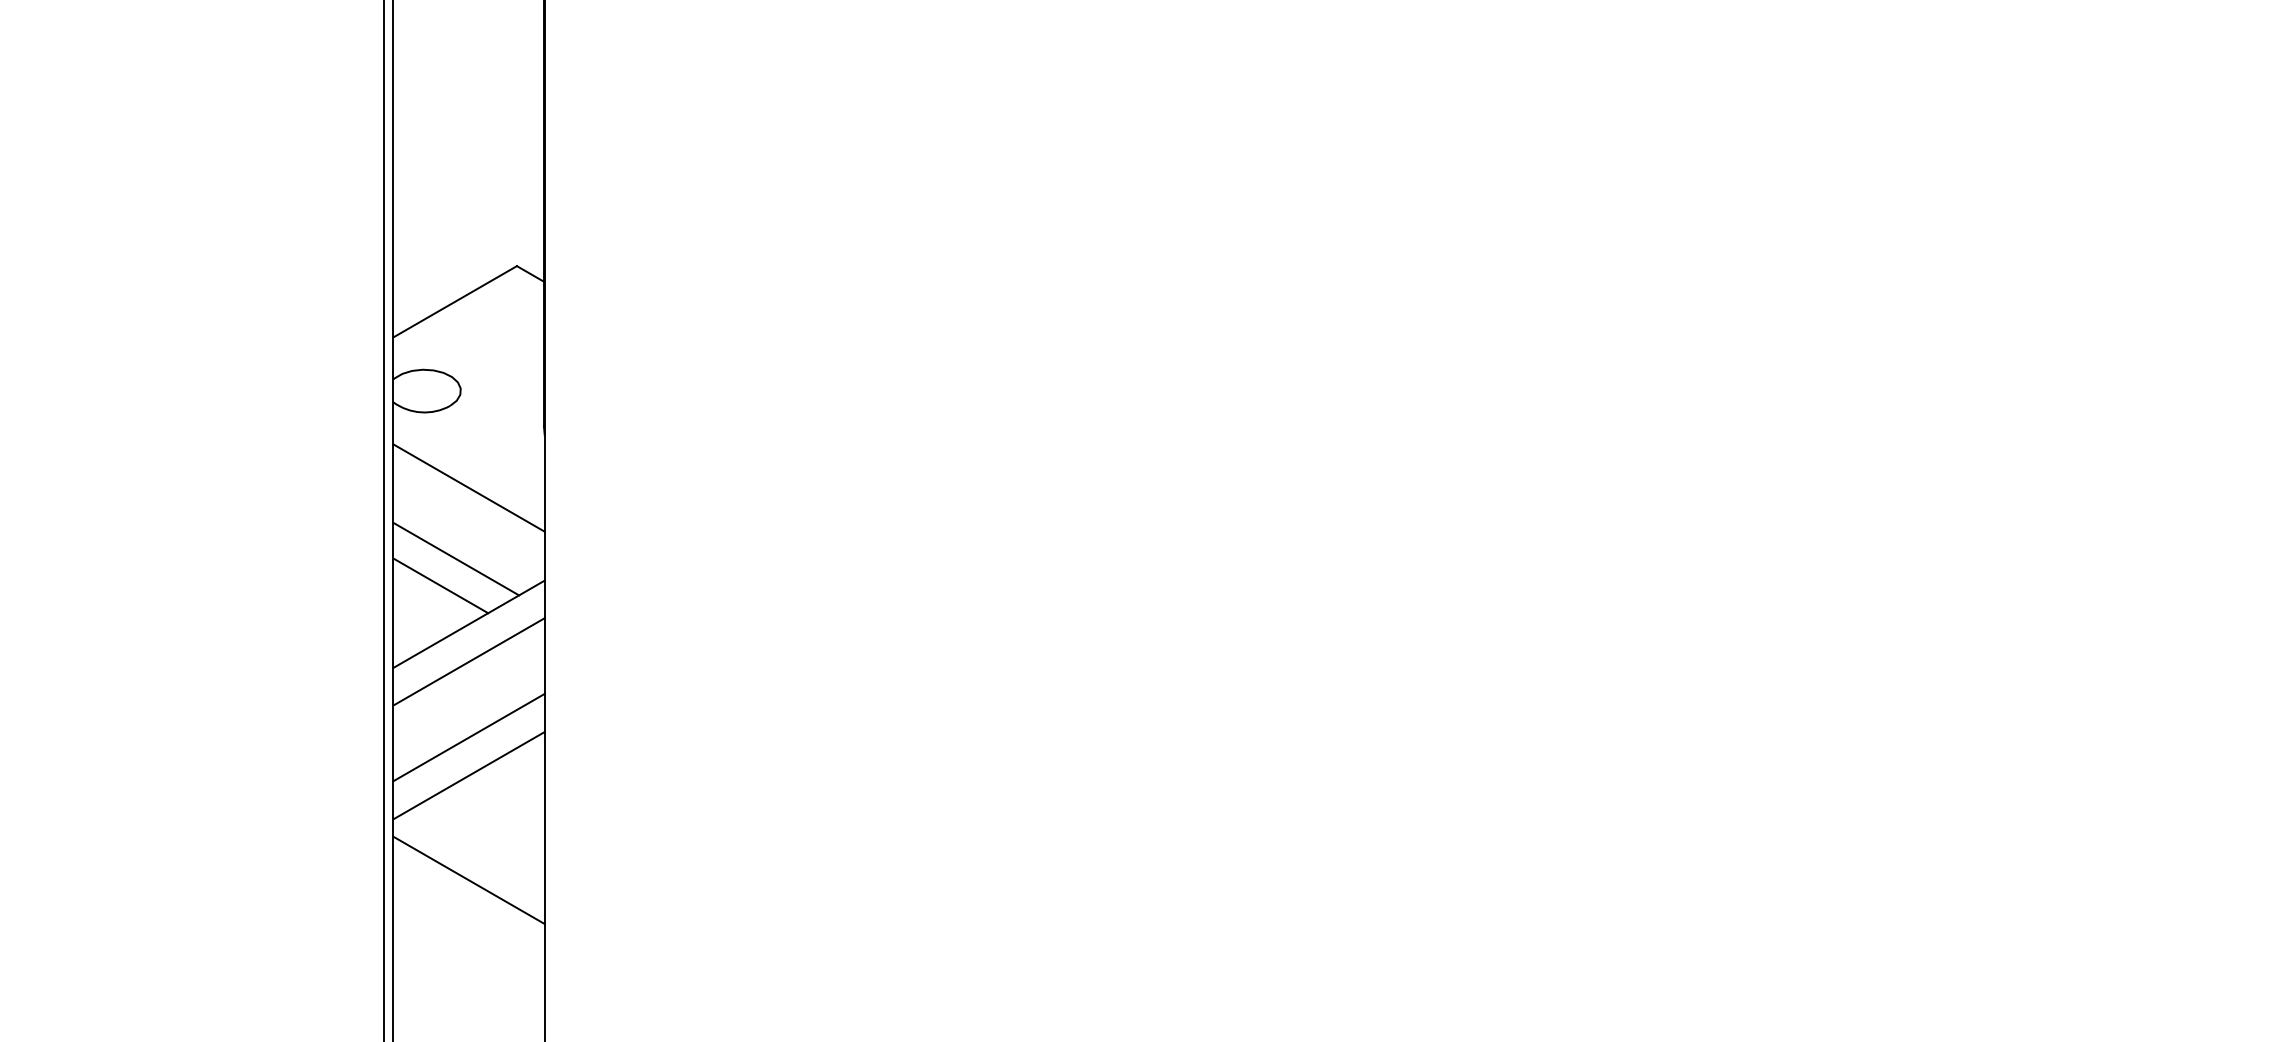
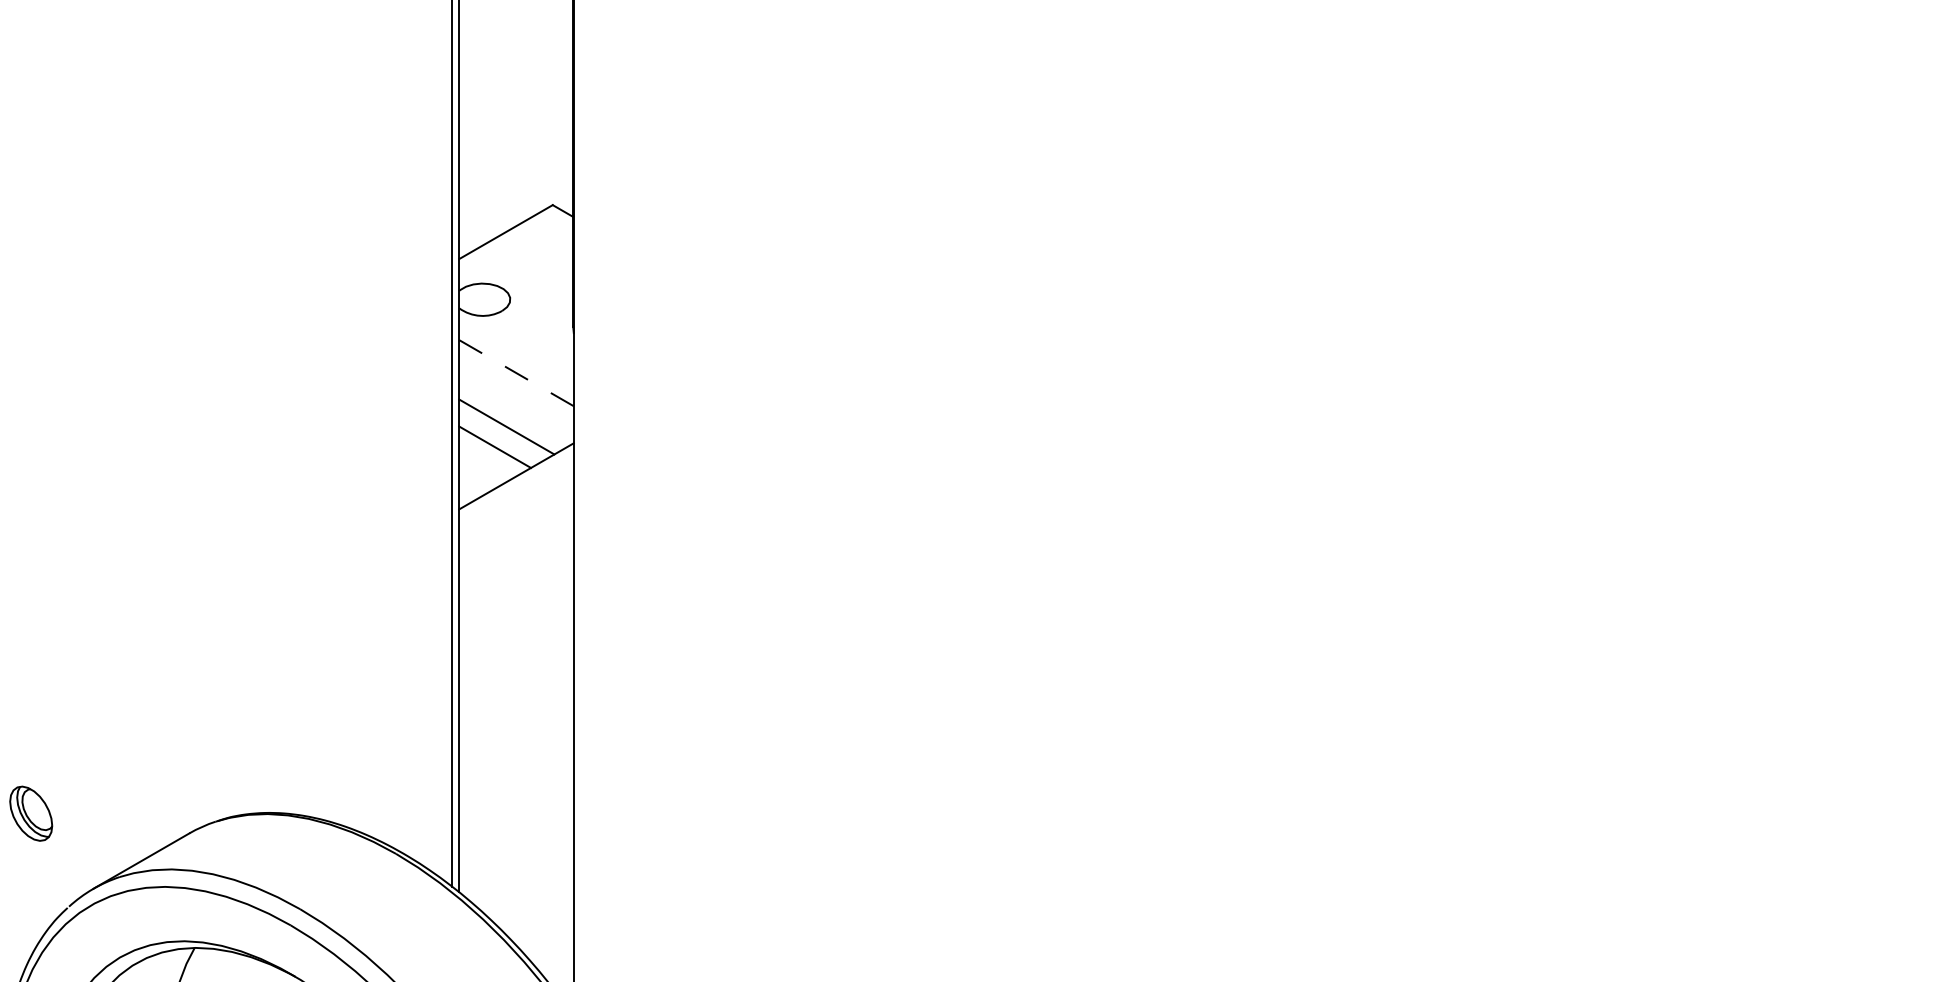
line: (469, 488) -> (516, 373), solid -> dashed
line: (469, 661) -> (516, 504), removed
line: (469, 738) -> (516, 562), removed
line: (469, 775) -> (516, 590), removed
line: (469, 880) -> (516, 670), removed

